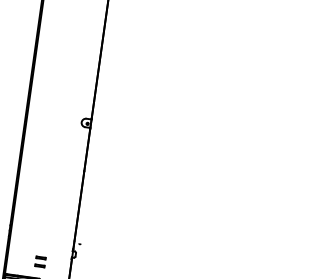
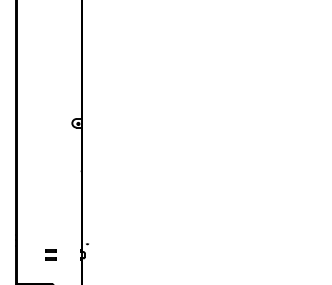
part: (40, 261) -> (50, 254), moved

